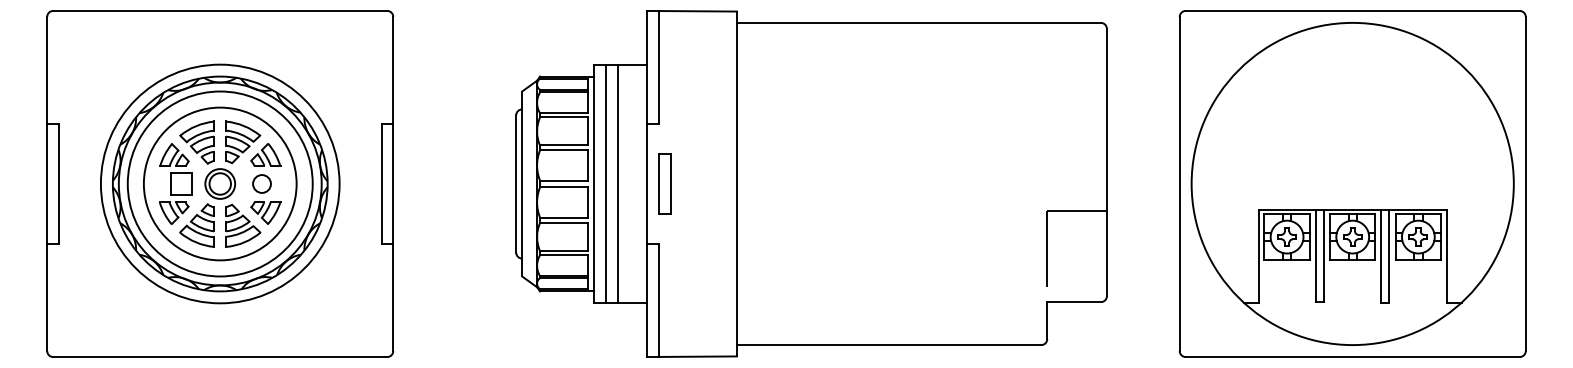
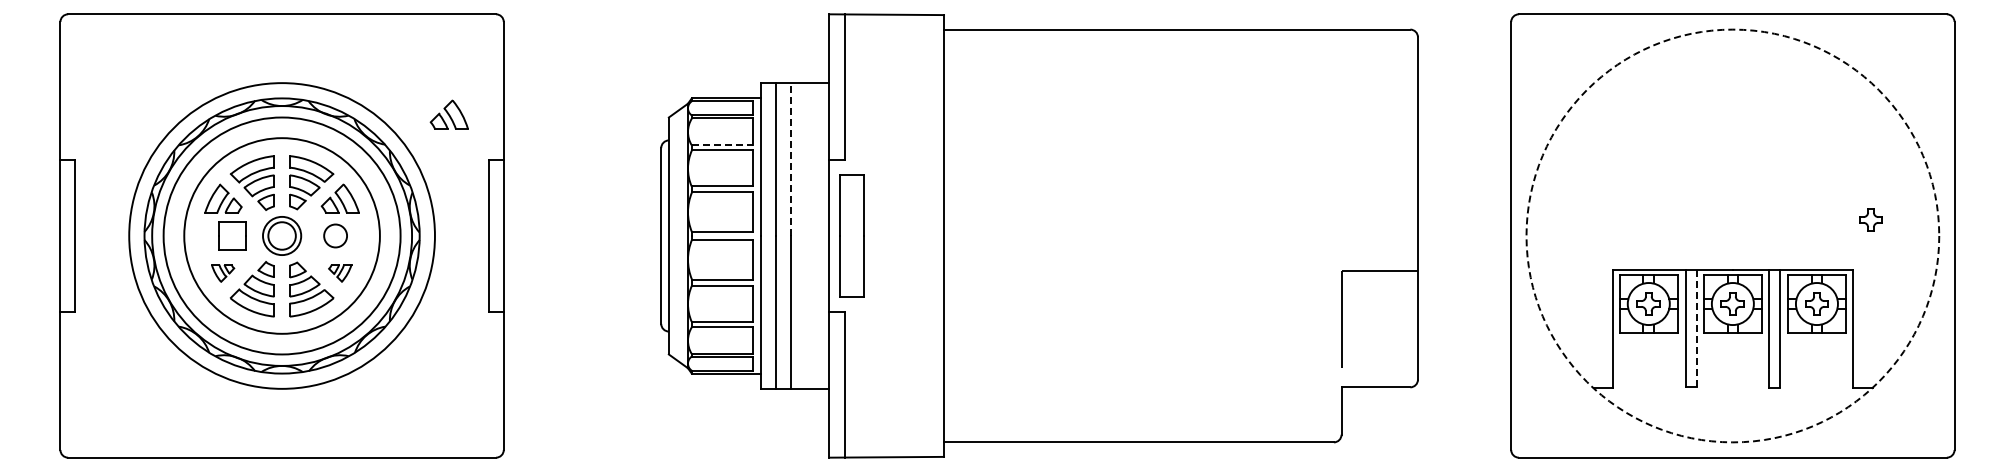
part: (350, 89) -> (448, 114), added
line: (564, 113) -> (722, 145), solid -> dashed
line: (617, 124) -> (791, 159), solid -> dashed
part: (1460, 171) -> (1870, 219), added
part: (665, 183) -> (852, 235), size x1.6
circle: (1352, 183) -> (1732, 235), solid -> dashed
part: (173, 213) -> (222, 273), size x0.6
part: (265, 213) -> (339, 273), size x0.6
line: (1324, 256) -> (1696, 328), solid -> dashed

